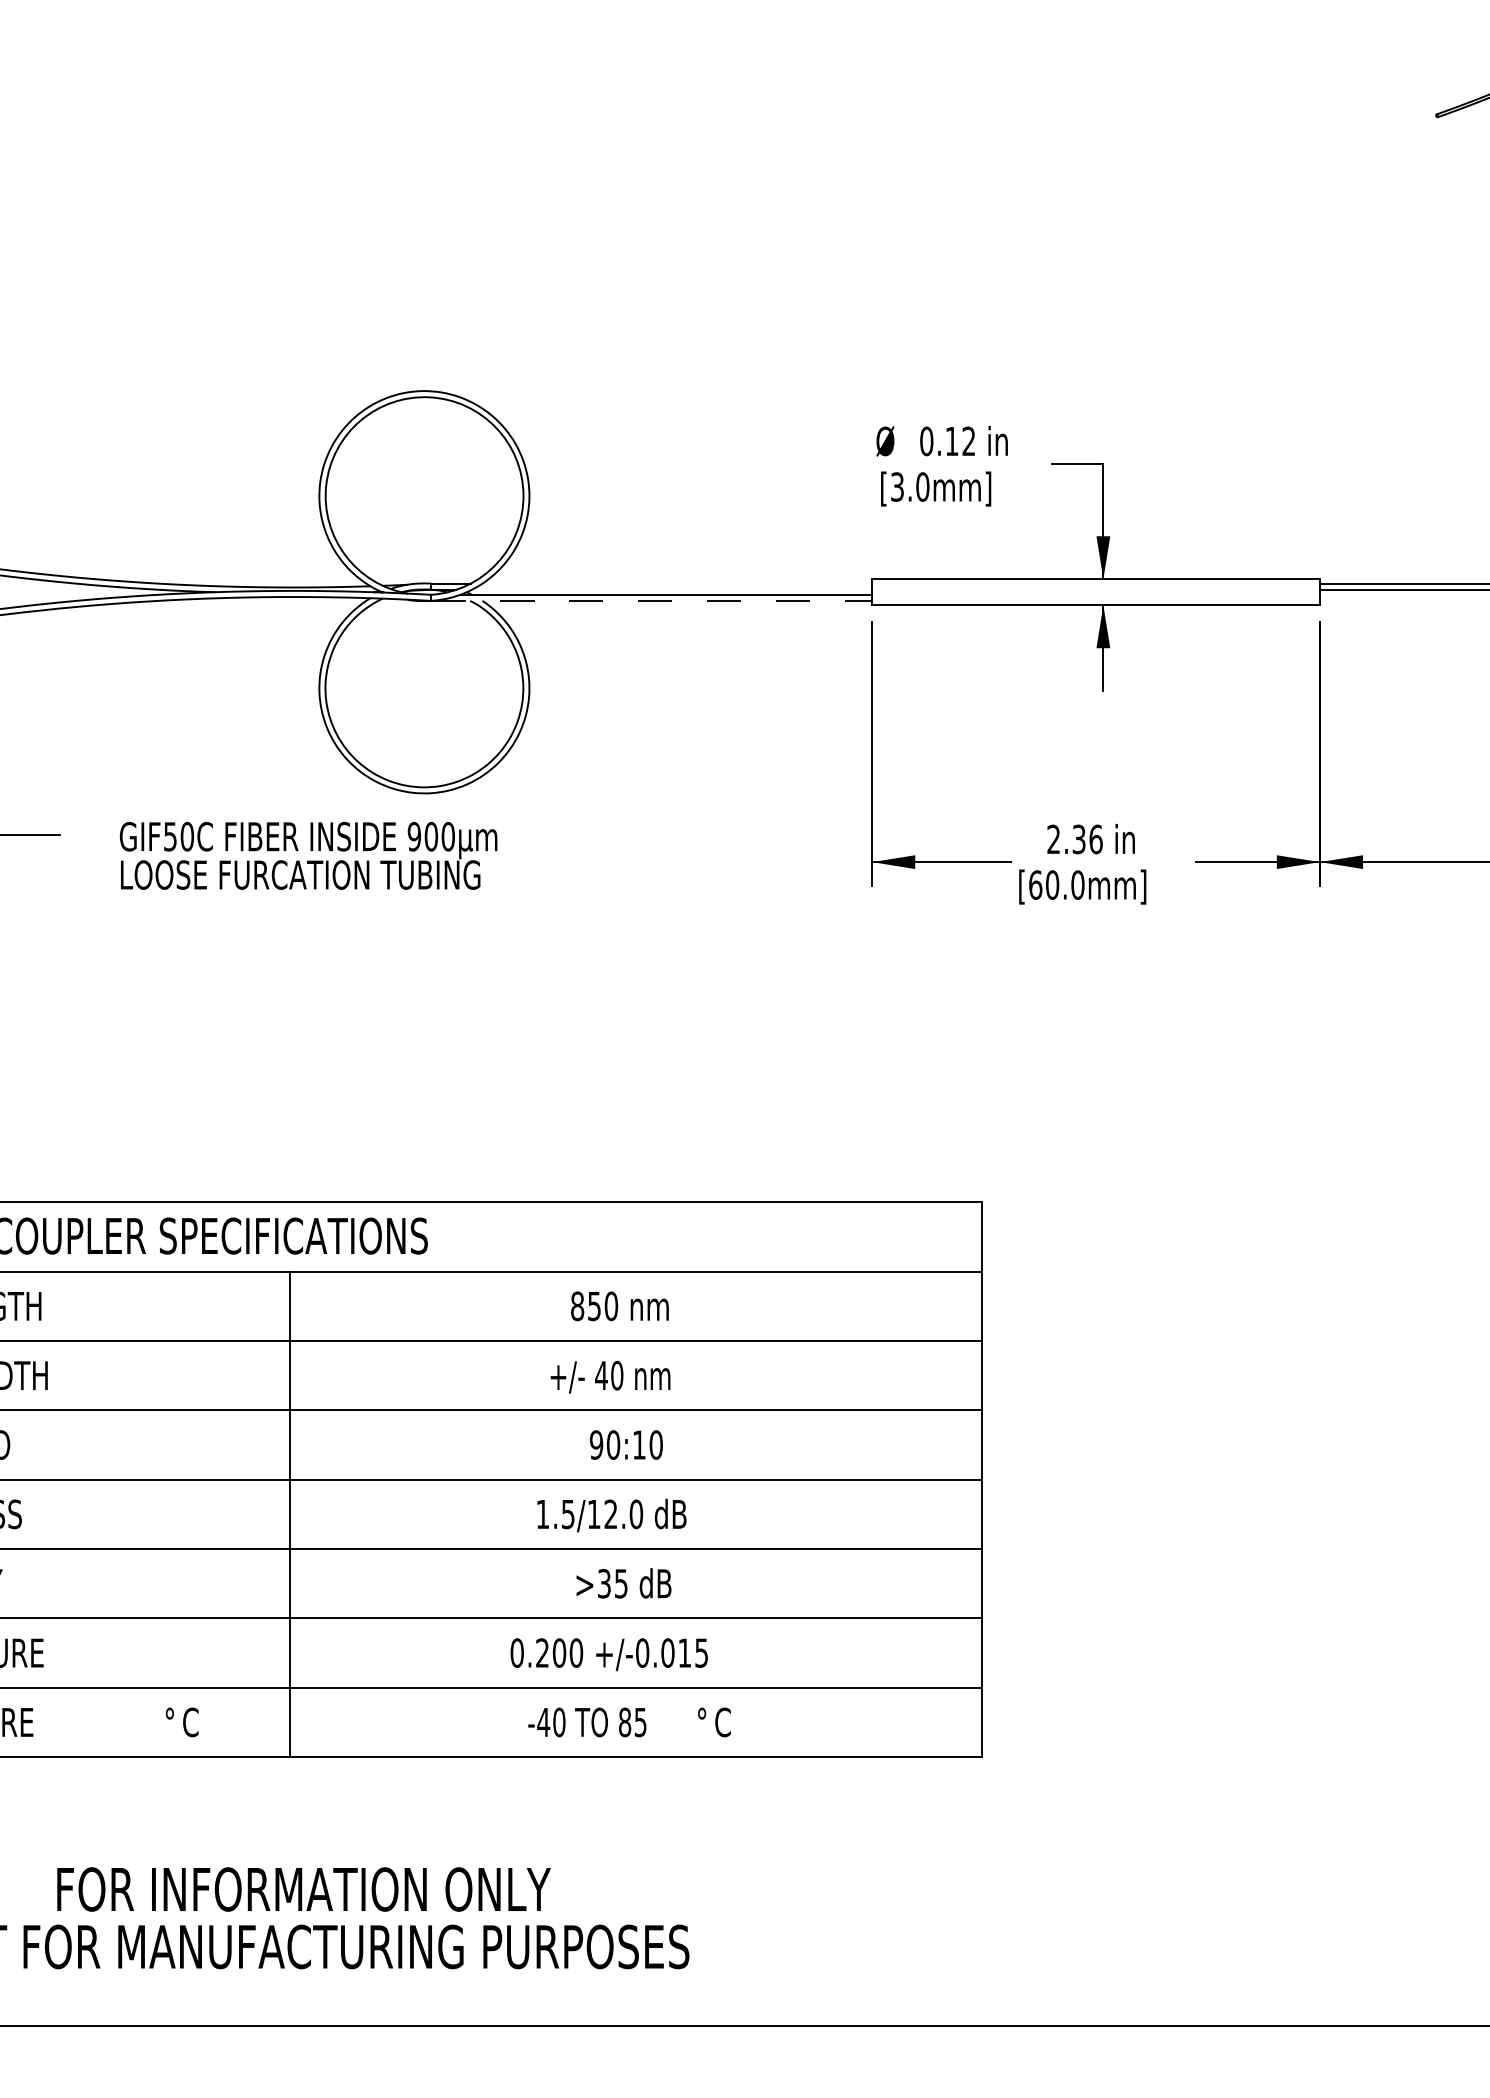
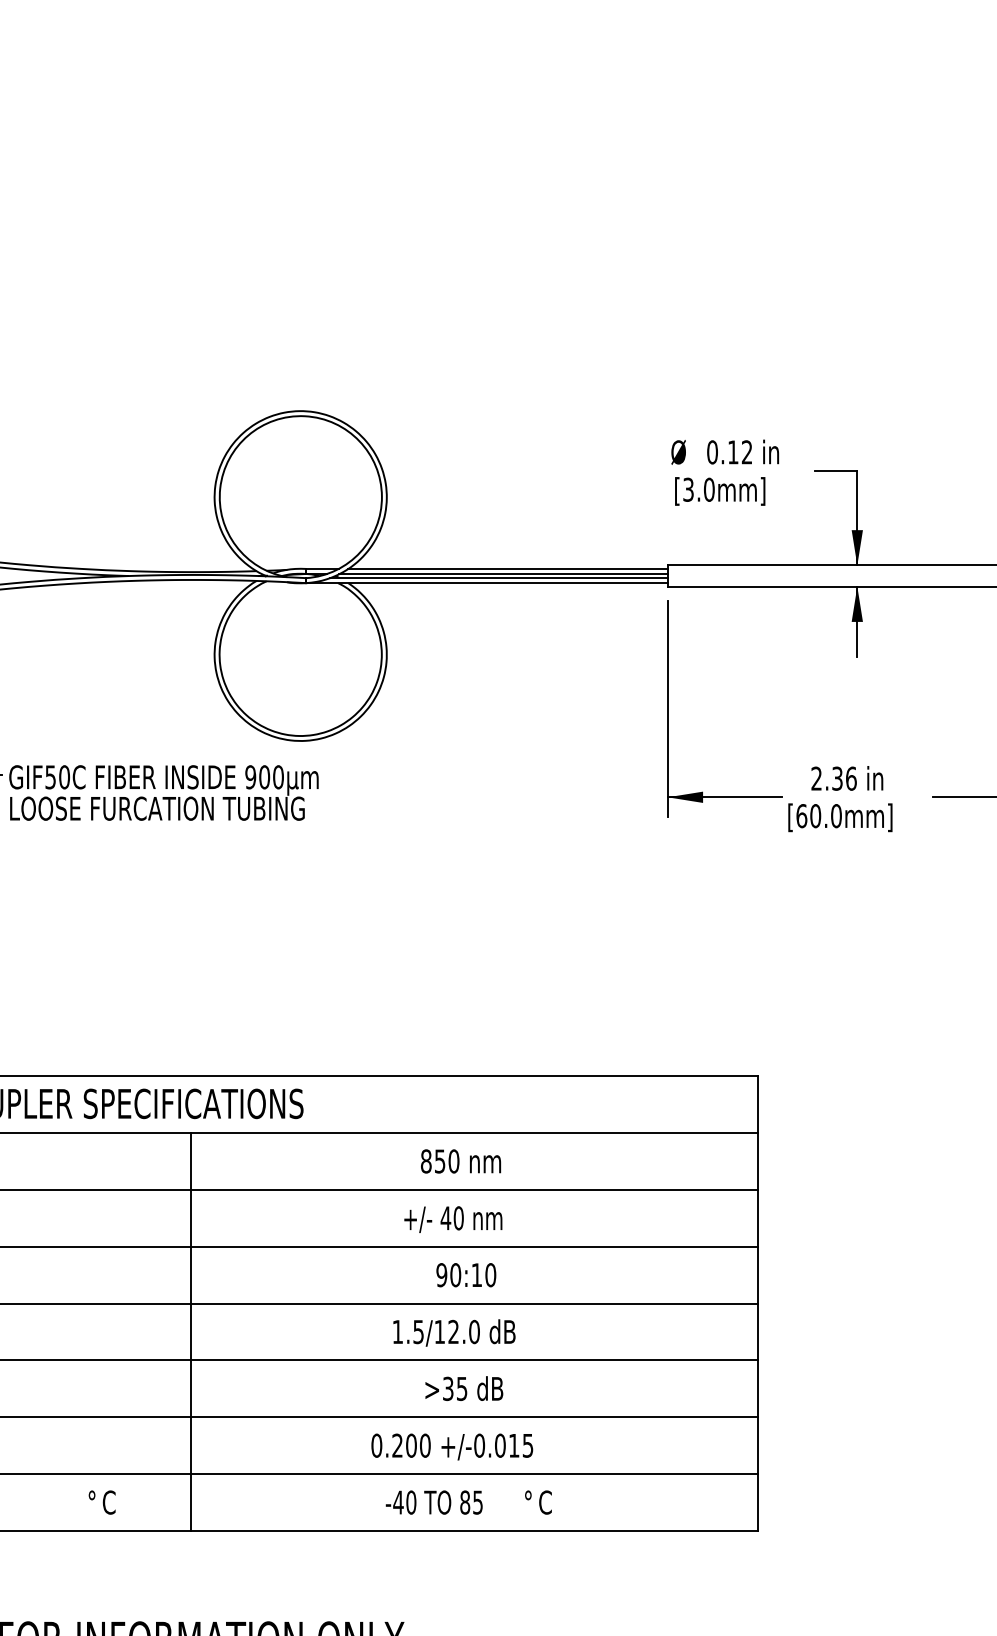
line: (677, 583) -> (508, 568), added
line: (671, 589) -> (503, 573), added
line: (652, 600) -> (487, 582), dashed -> solid
text: (308, 855) -> (163, 792), moved

